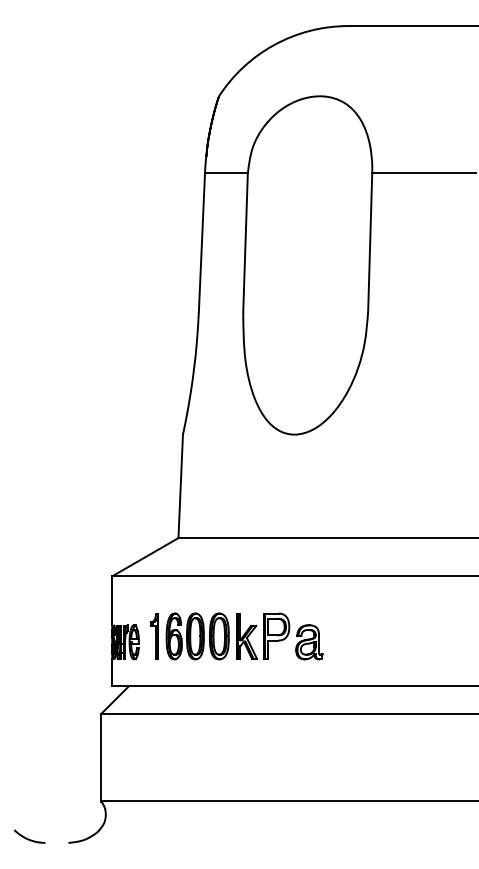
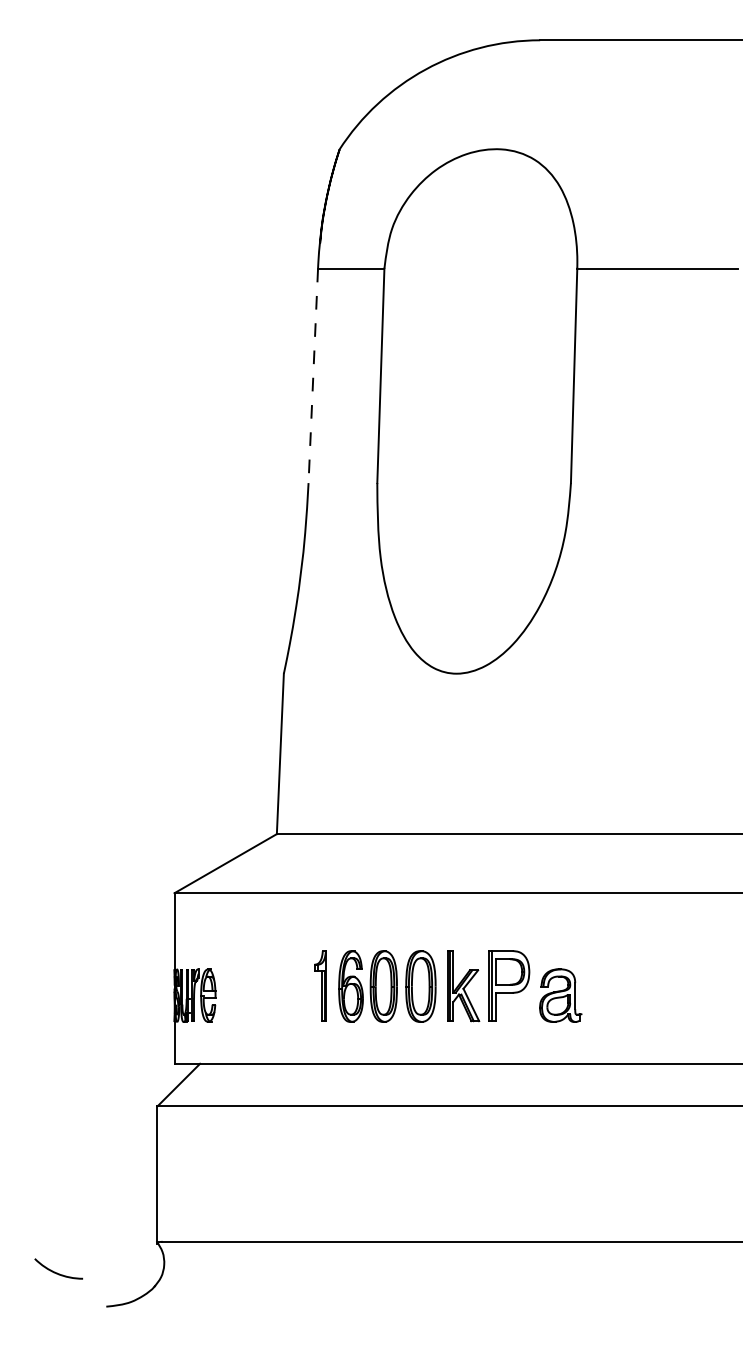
line: (201, 243) -> (312, 377), solid -> dashed
part: (236, 636) -> (447, 986), moved
arc: (29, 838) -> (58, 1271), moved

